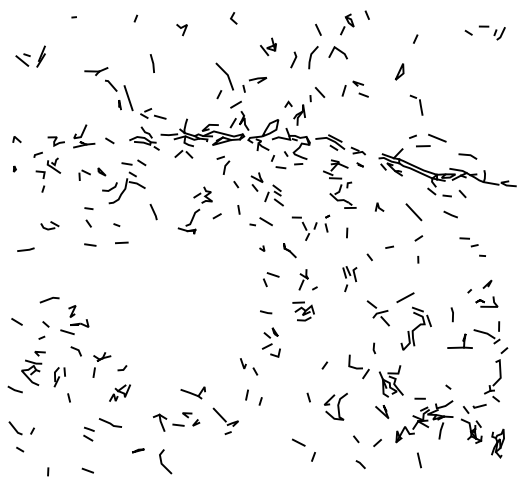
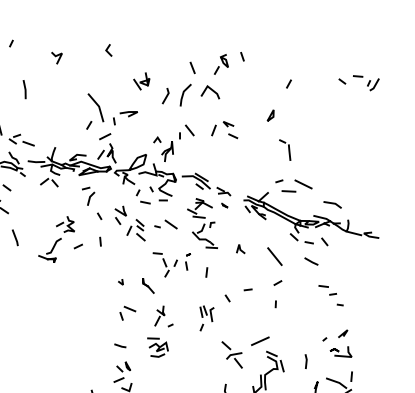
part: (399, 71) -> (270, 115), size x0.71
part: (260, 221) -> (165, 223), moved

